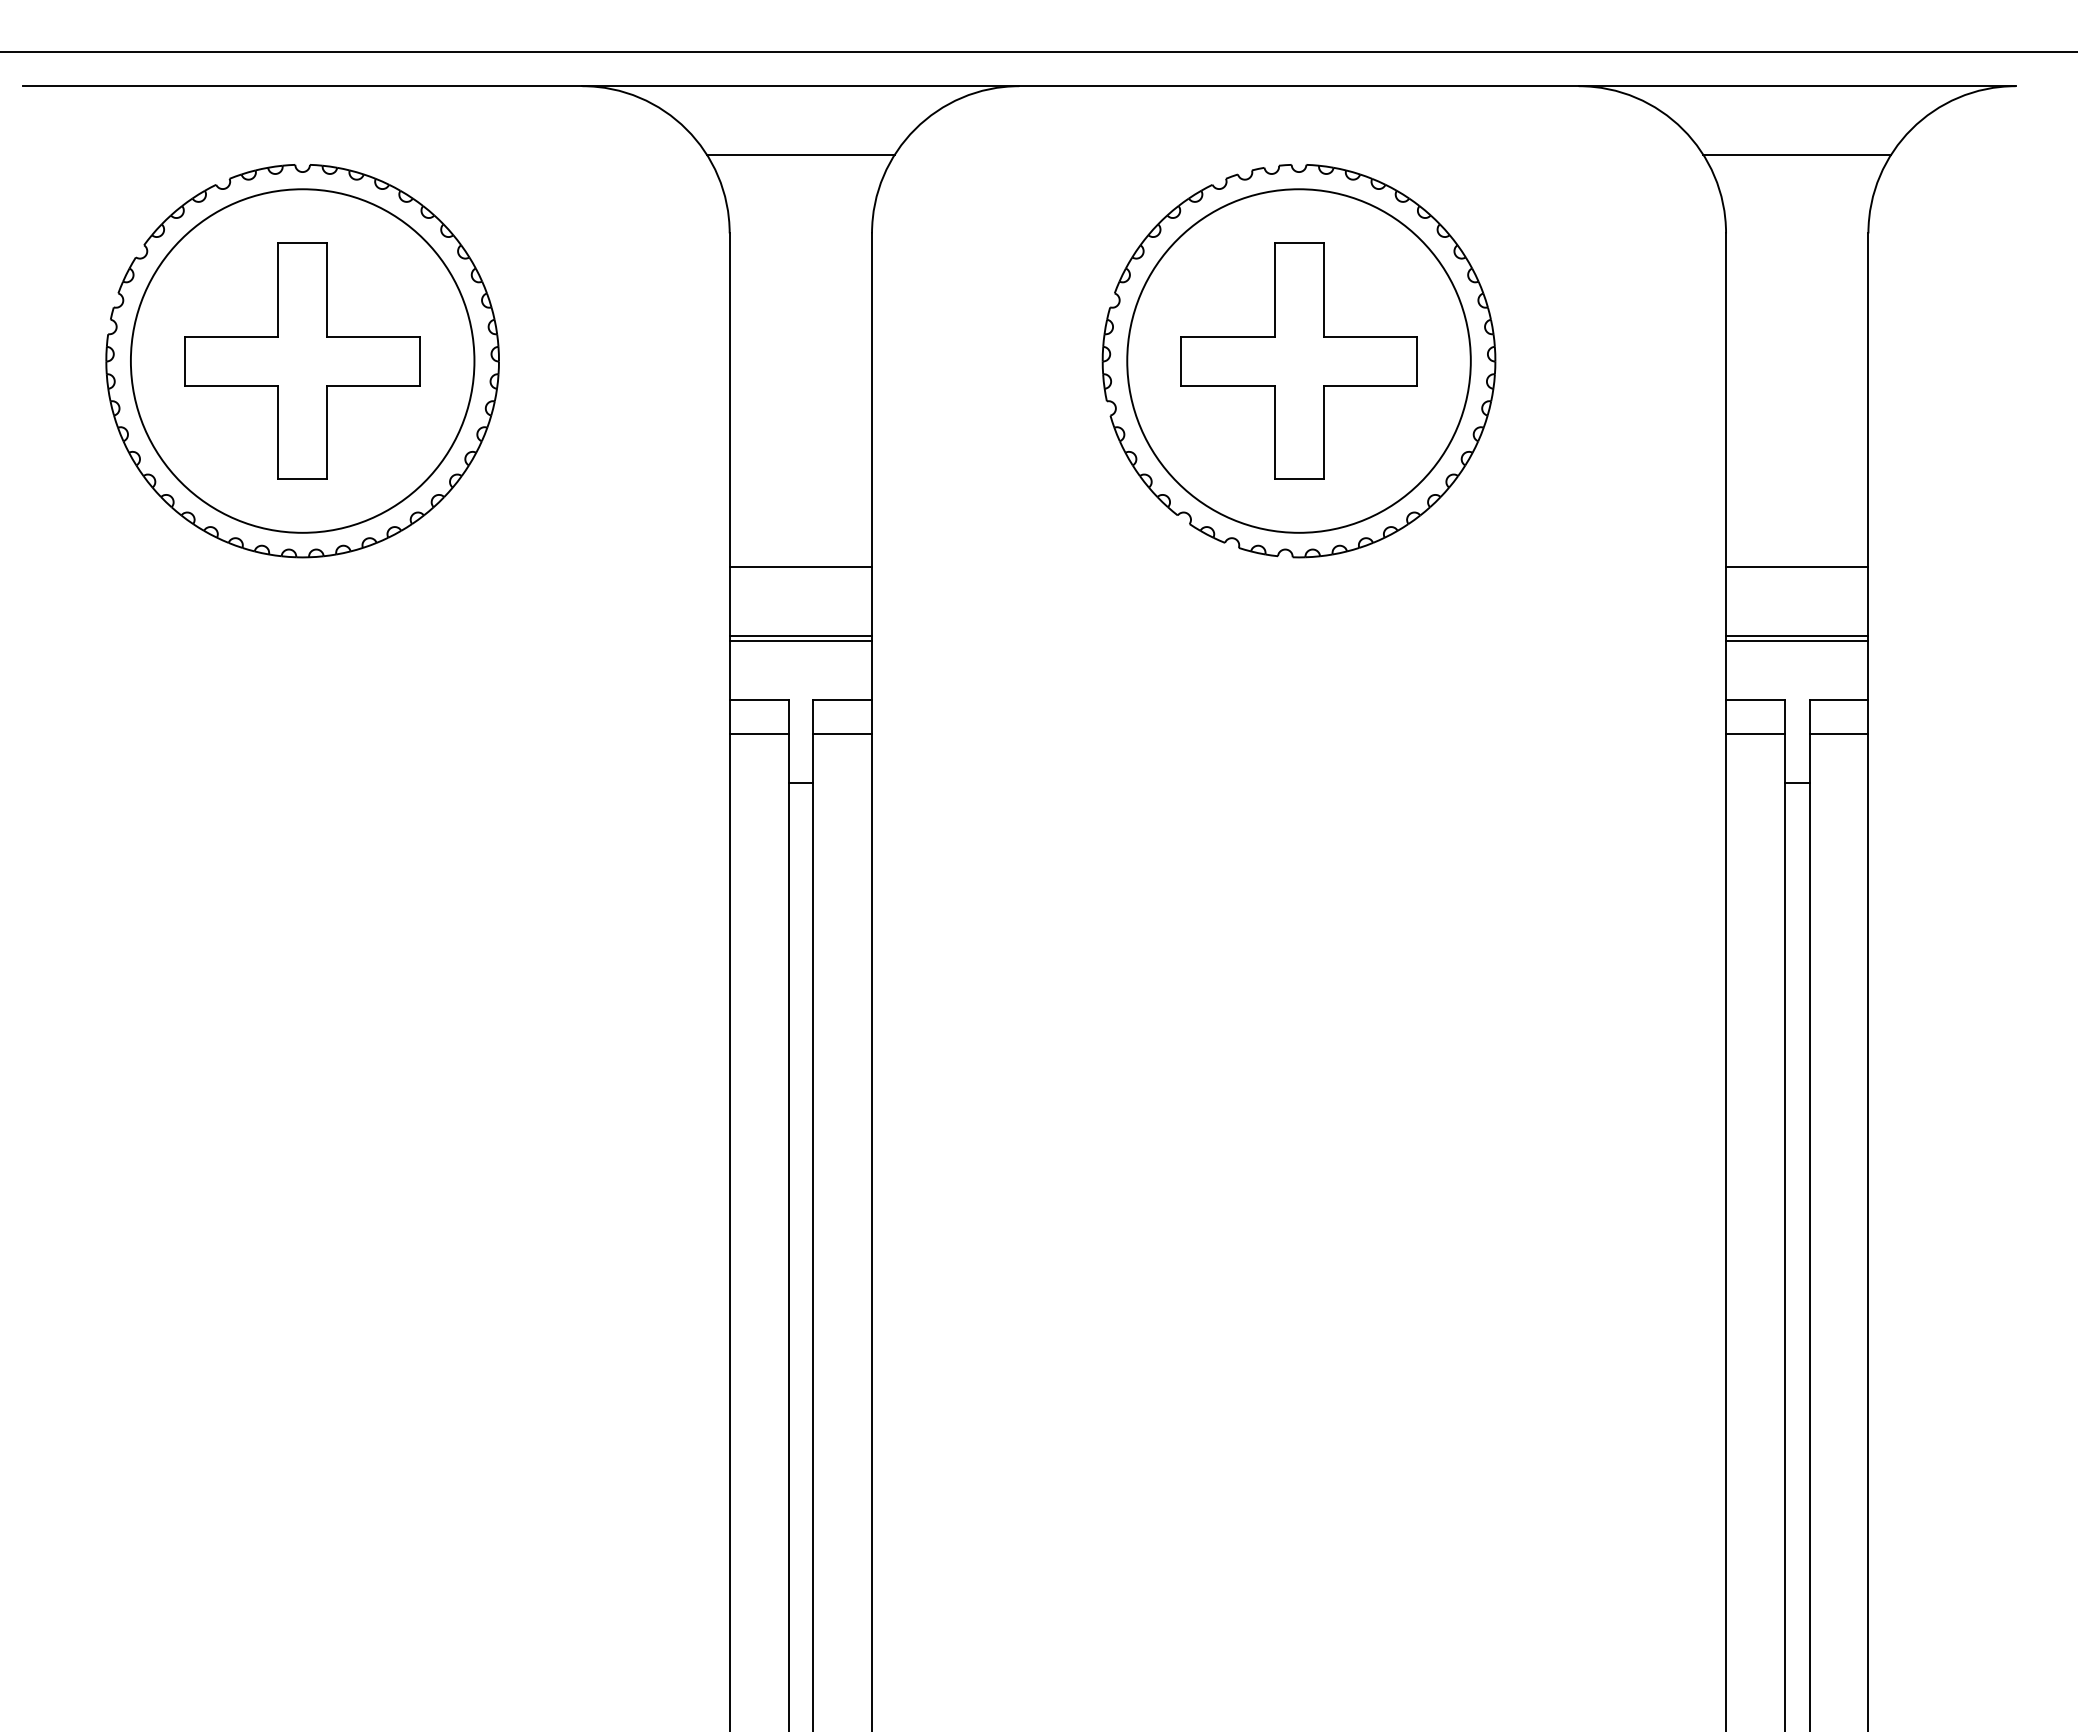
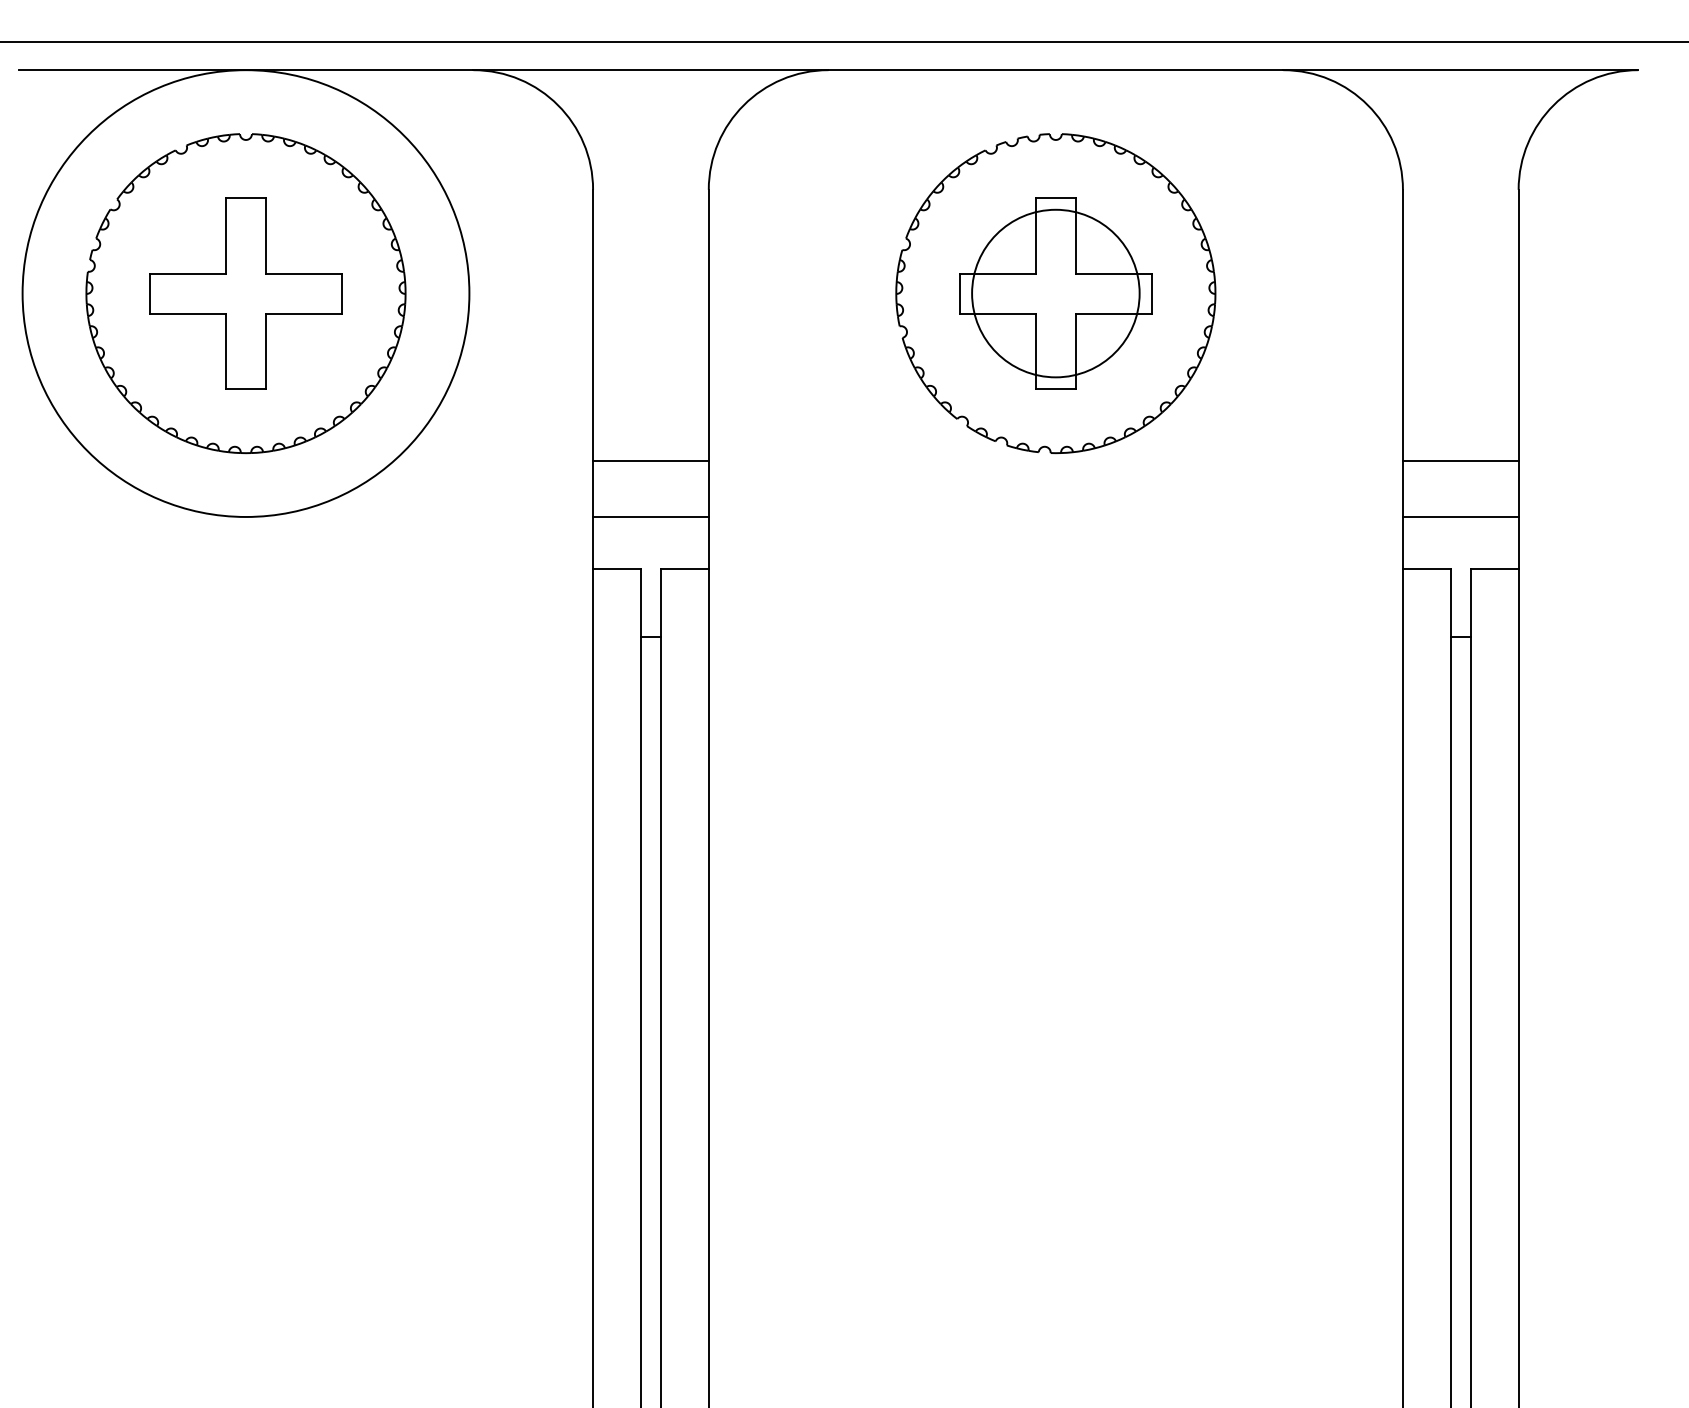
line: (800, 154) -> (650, 125), removed
line: (1797, 154) -> (1461, 125), removed
circle: (302, 360) -> (245, 293), size x1.6
circle: (1298, 360) -> (1055, 293), size x0.6
line: (800, 640) -> (650, 520), removed
line: (1797, 640) -> (1461, 520), removed
line: (758, 734) -> (616, 597), removed
line: (842, 734) -> (684, 597), removed
line: (1755, 734) -> (1426, 597), removed
line: (1838, 734) -> (1494, 597), removed

